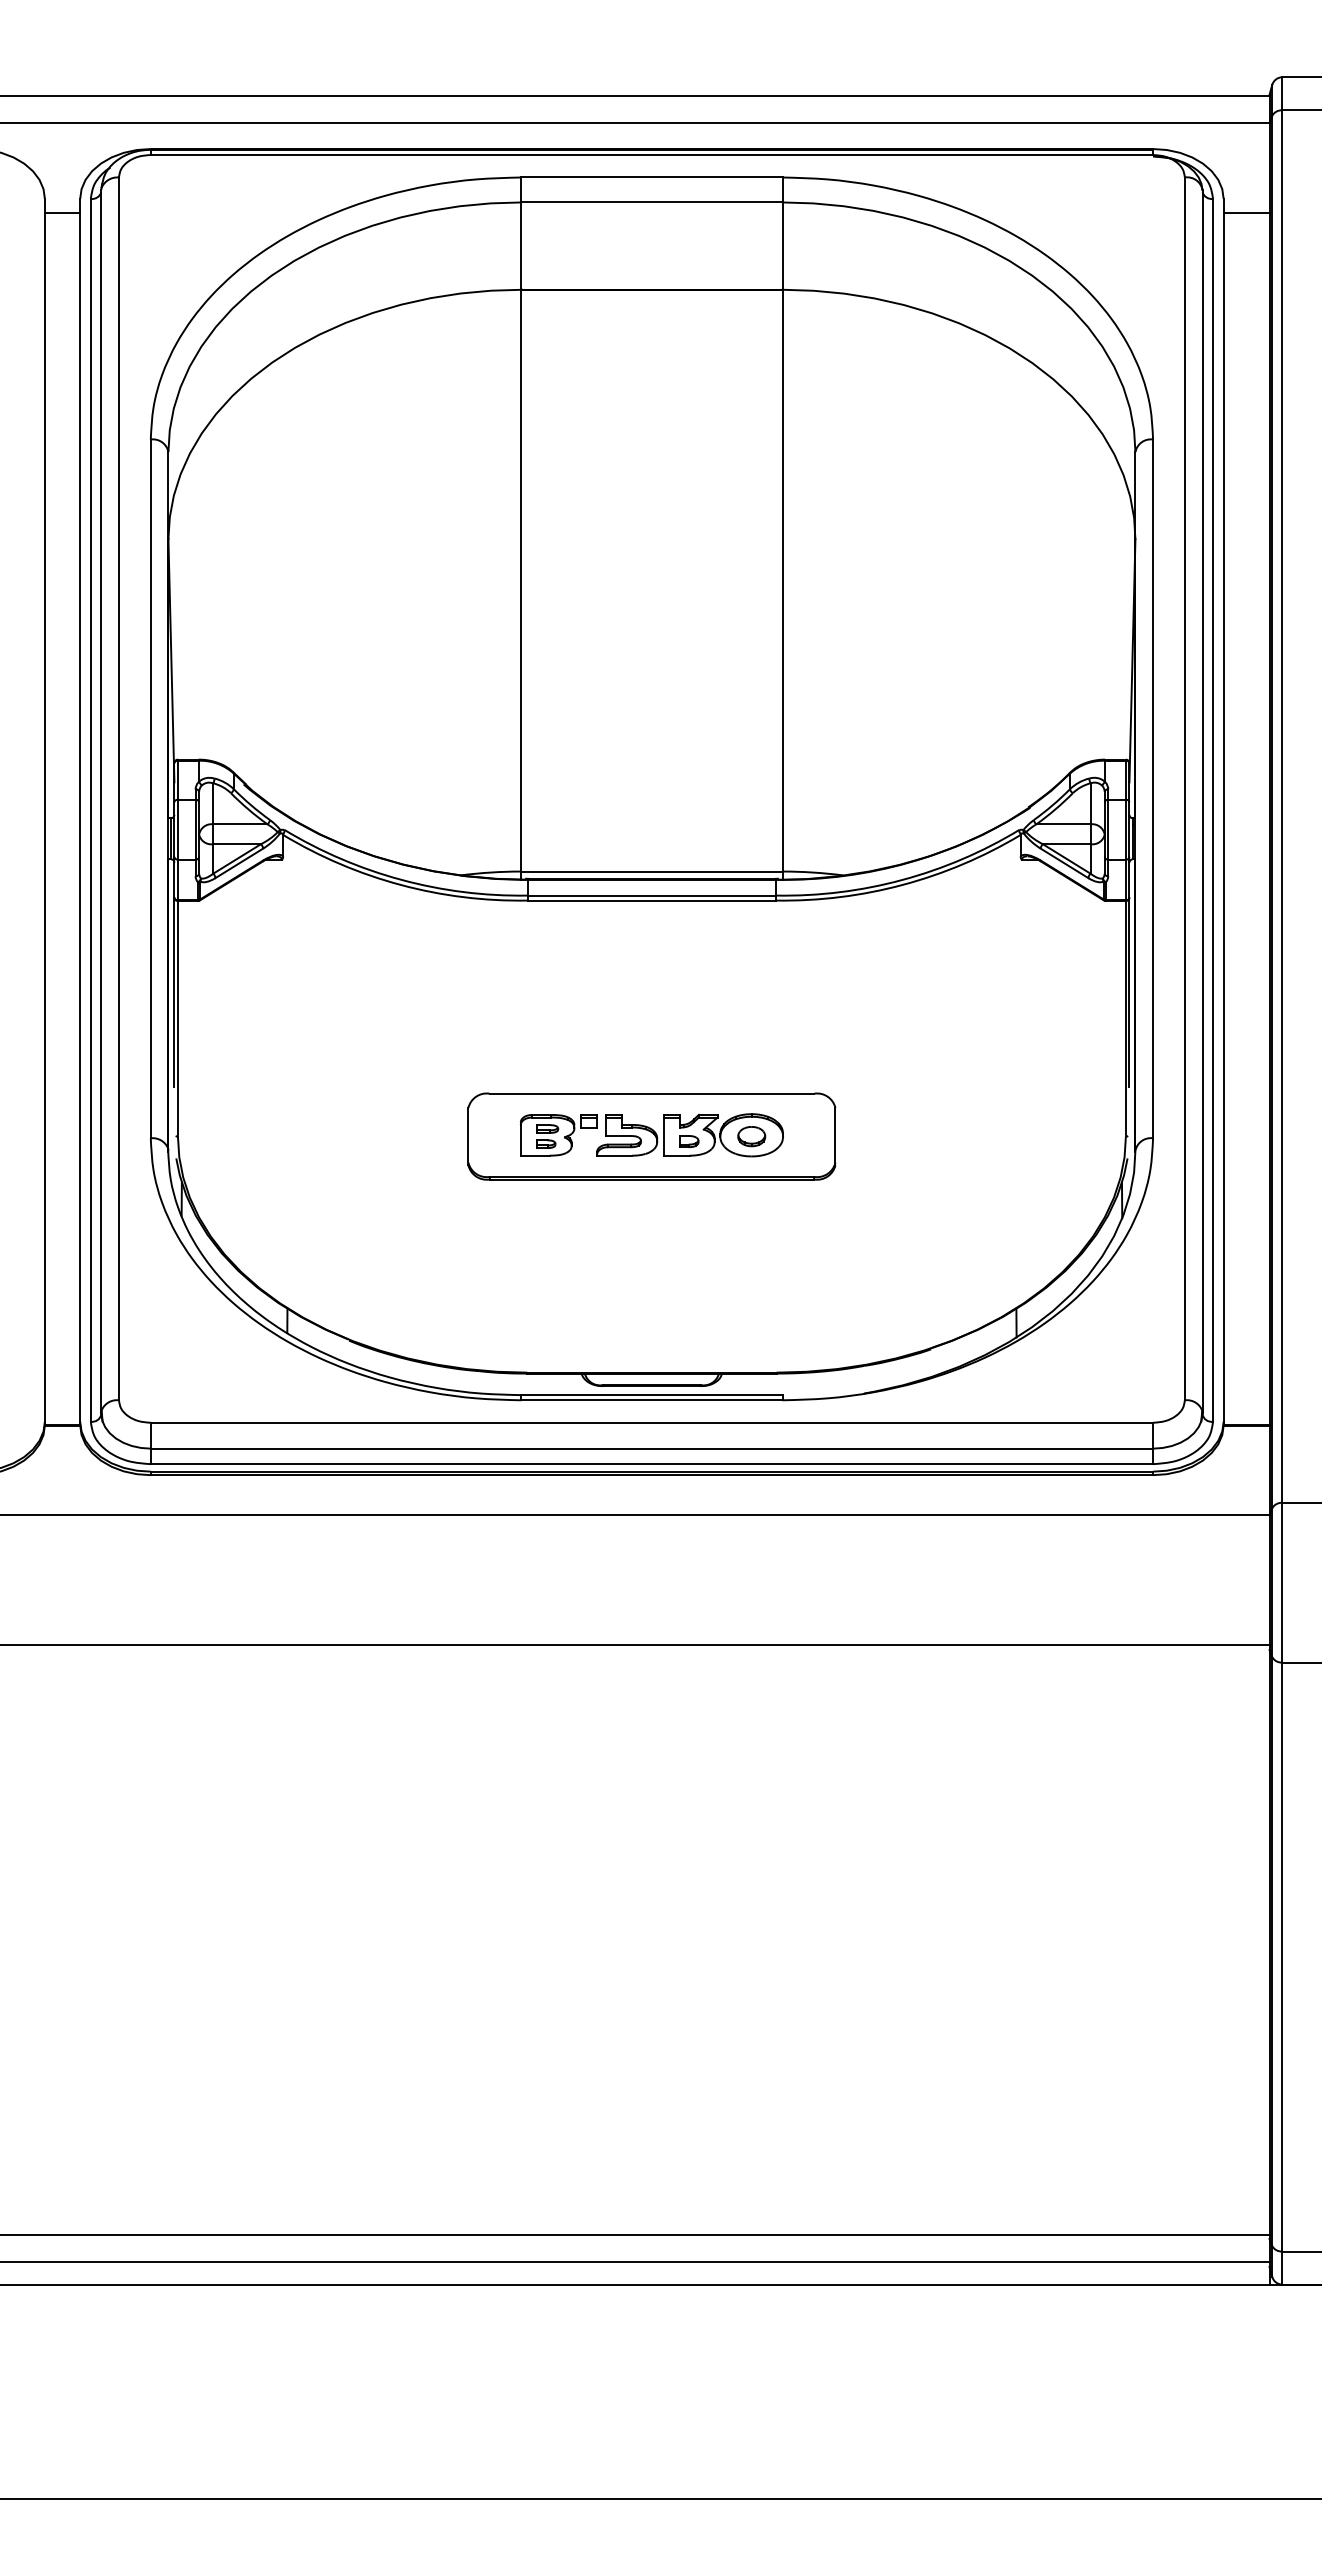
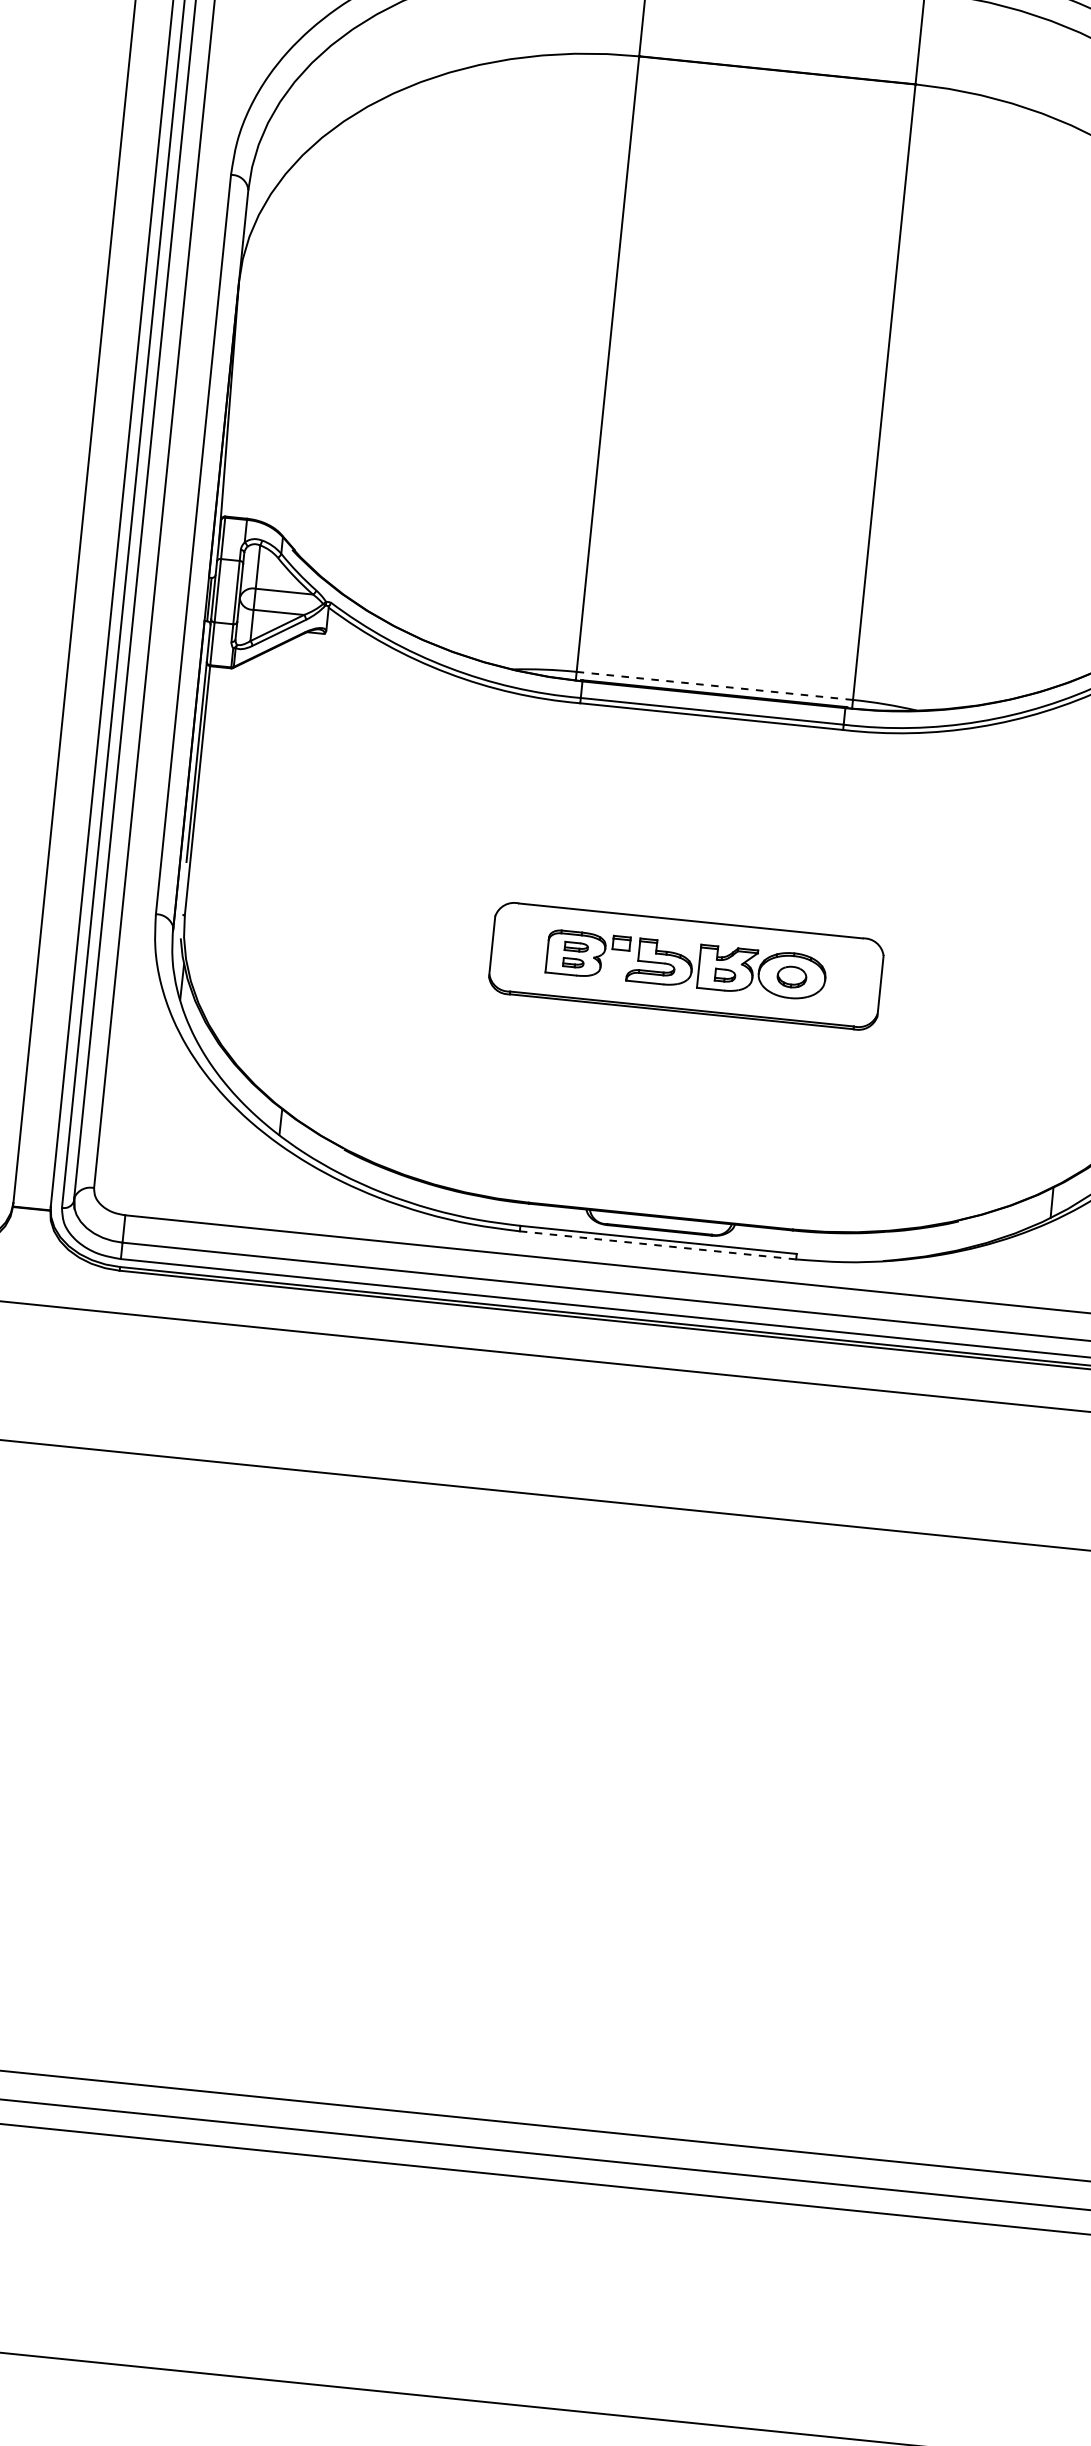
line: (651, 871) -> (714, 685), solid -> dashed
line: (651, 1400) -> (657, 1245), solid -> dashed

